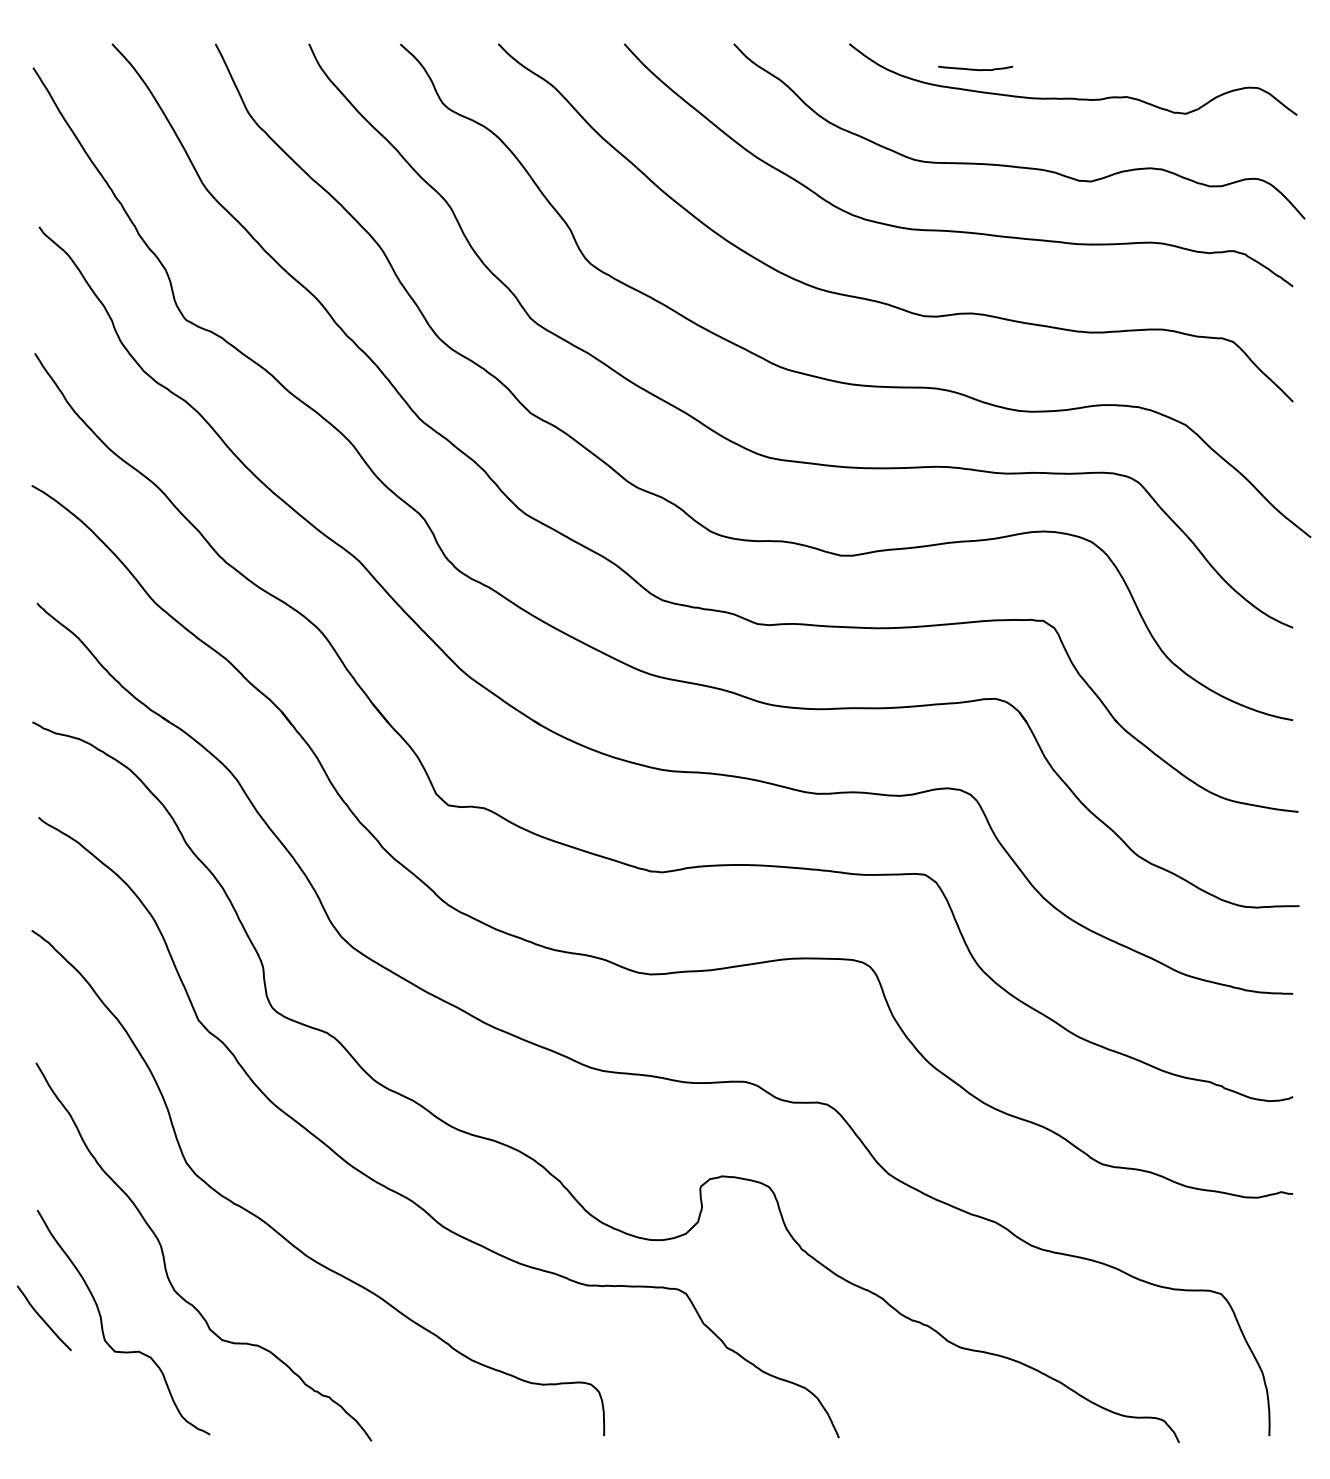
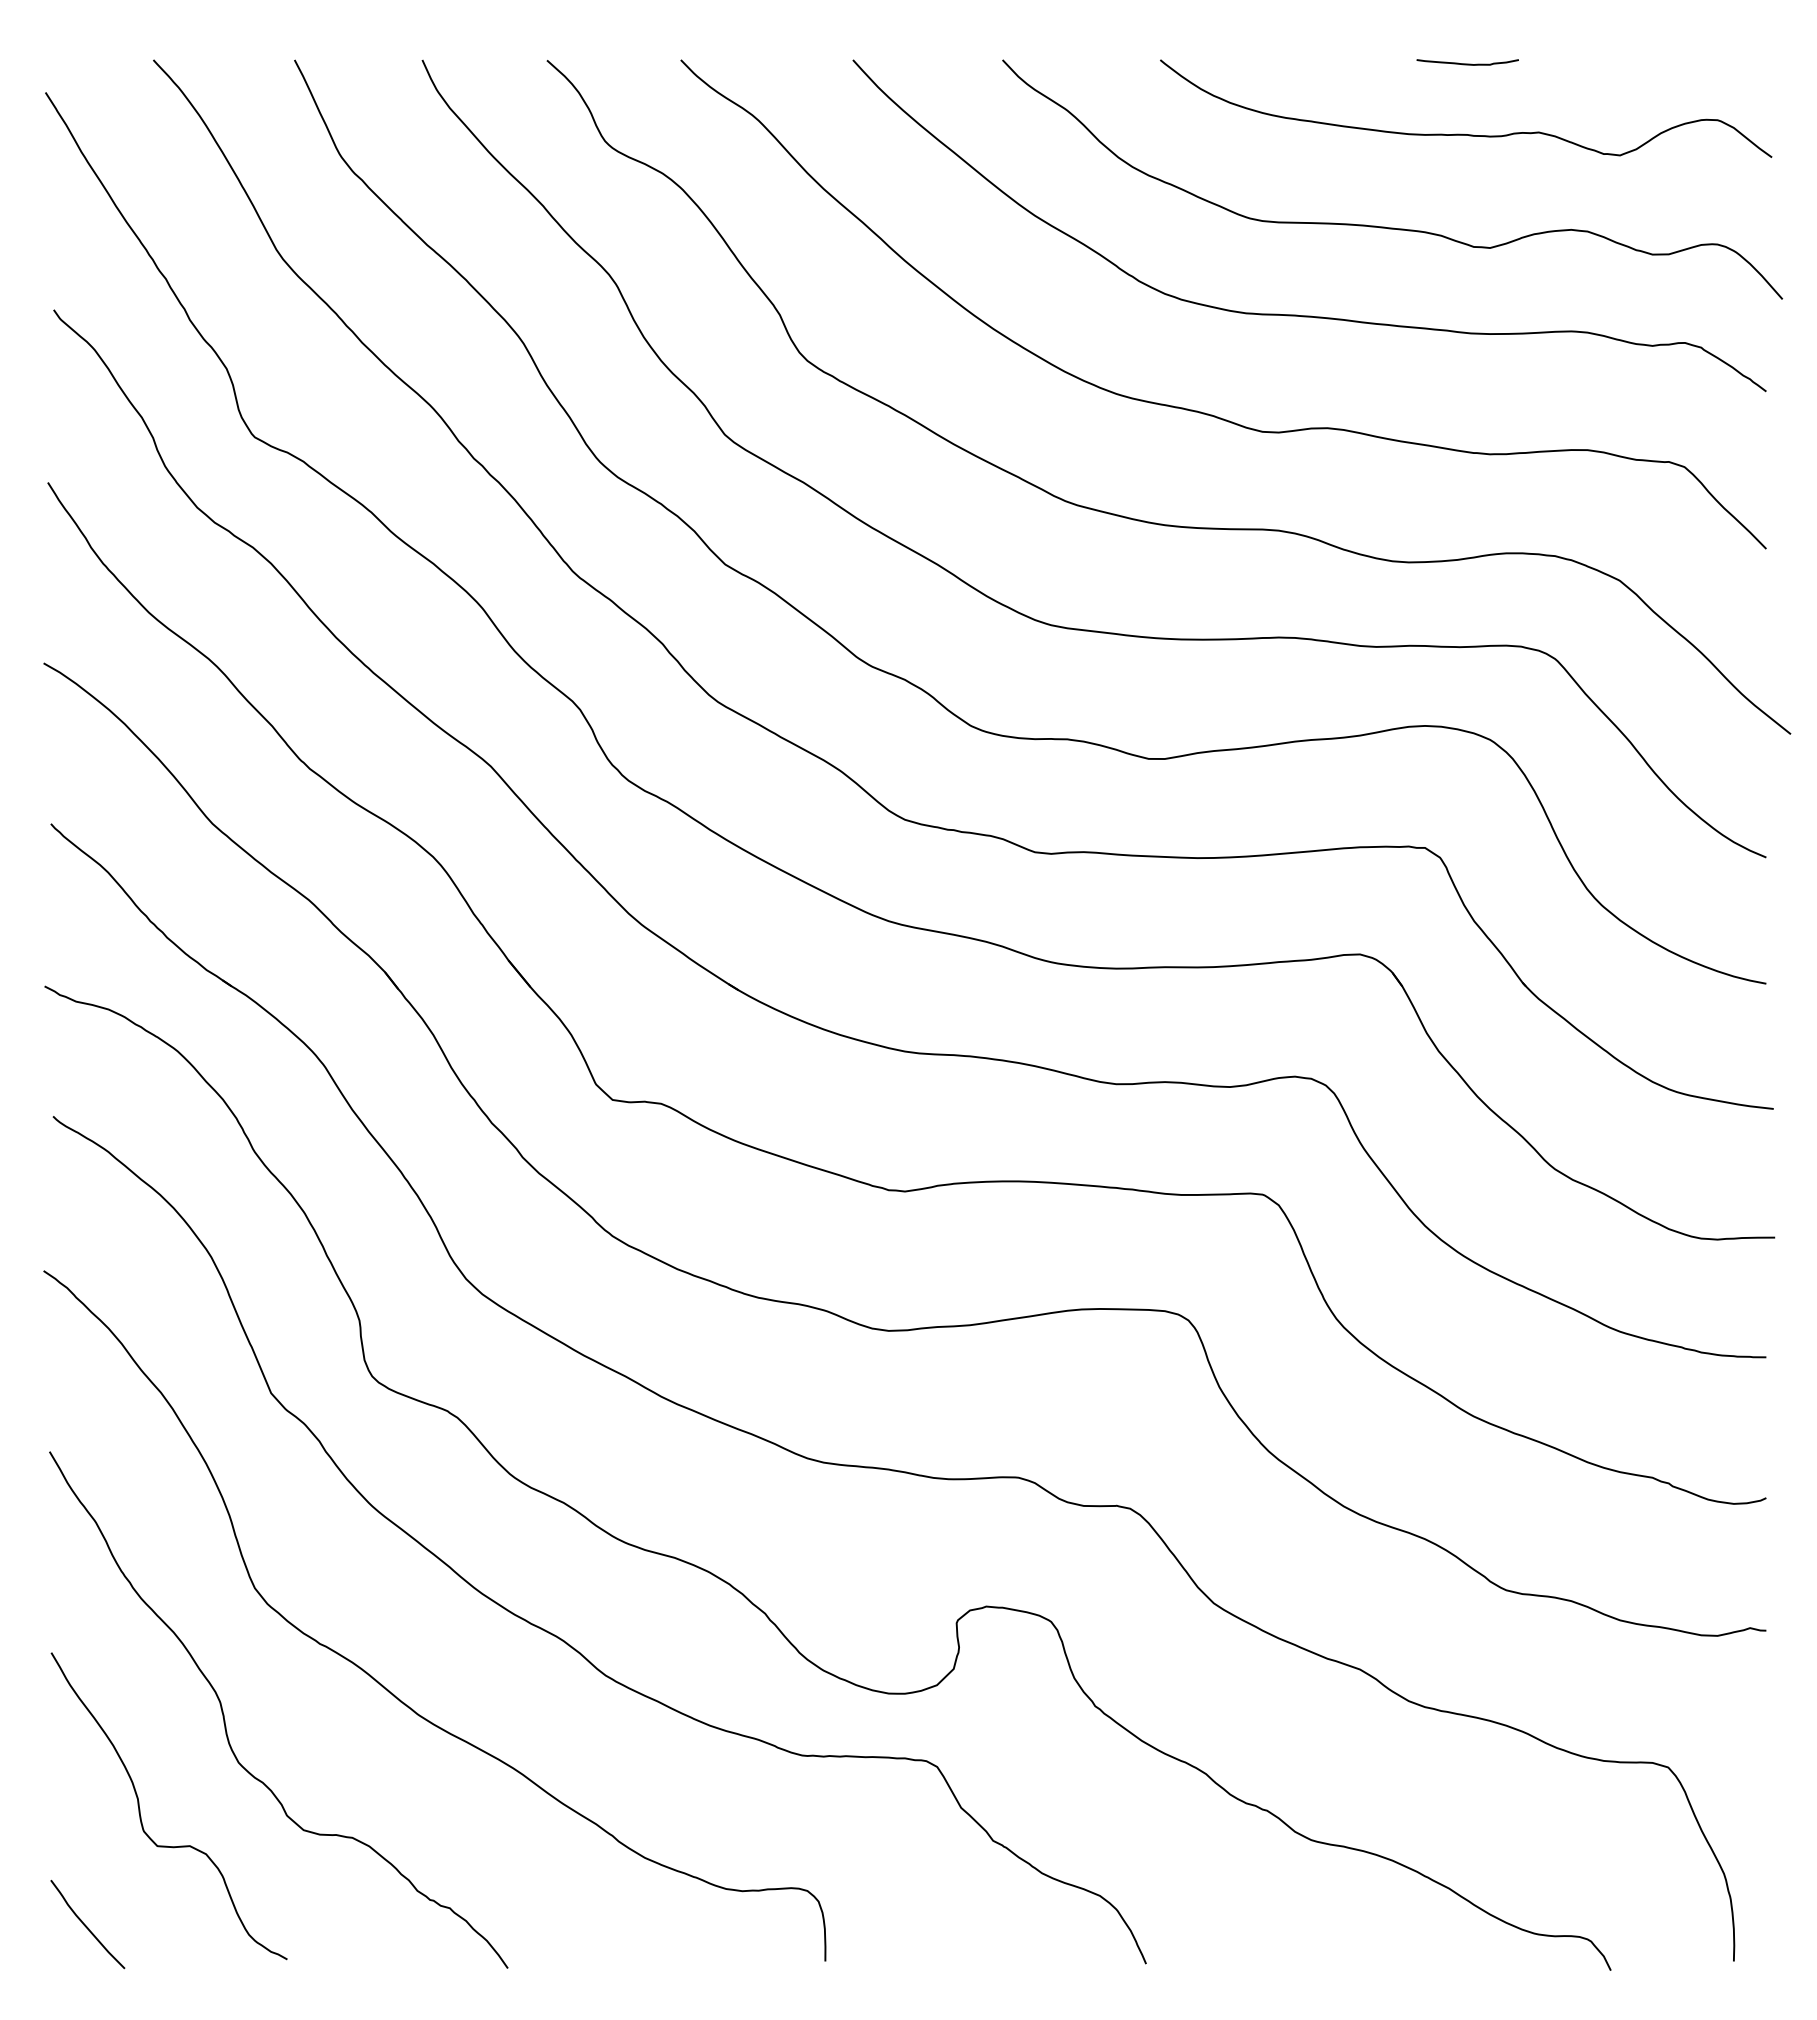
curve: (975, 69) -> (1467, 63), moved
curve: (43, 1319) -> (86, 1925), moved

